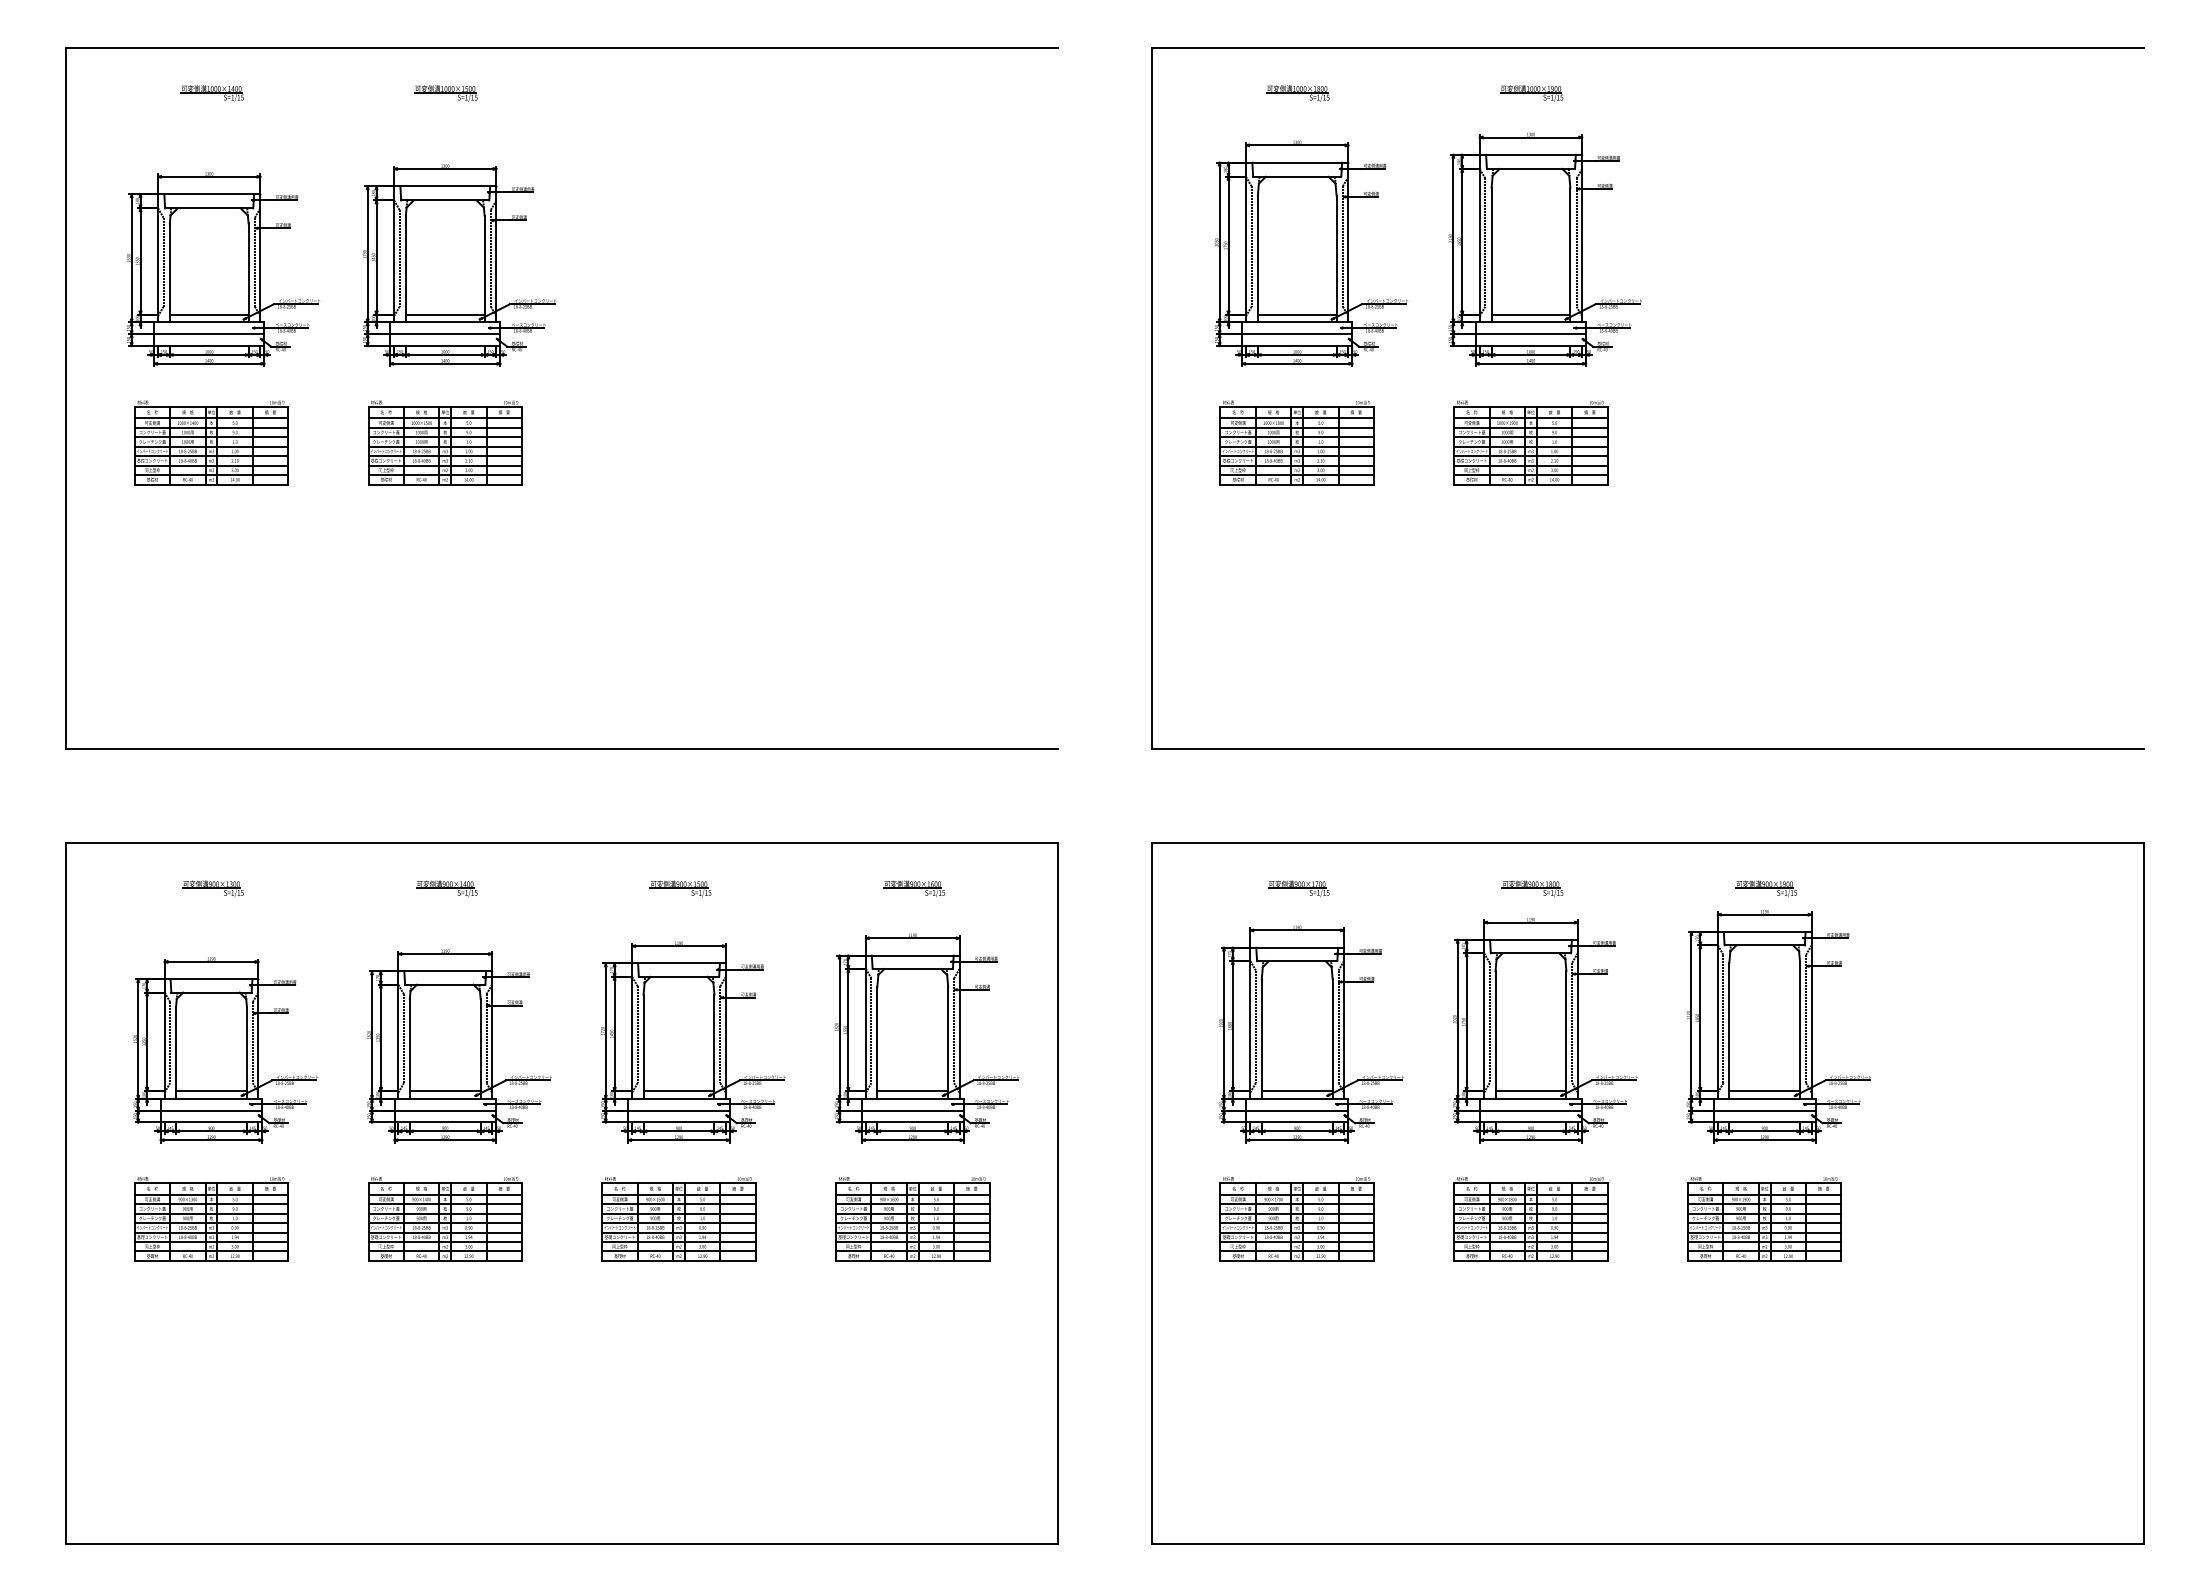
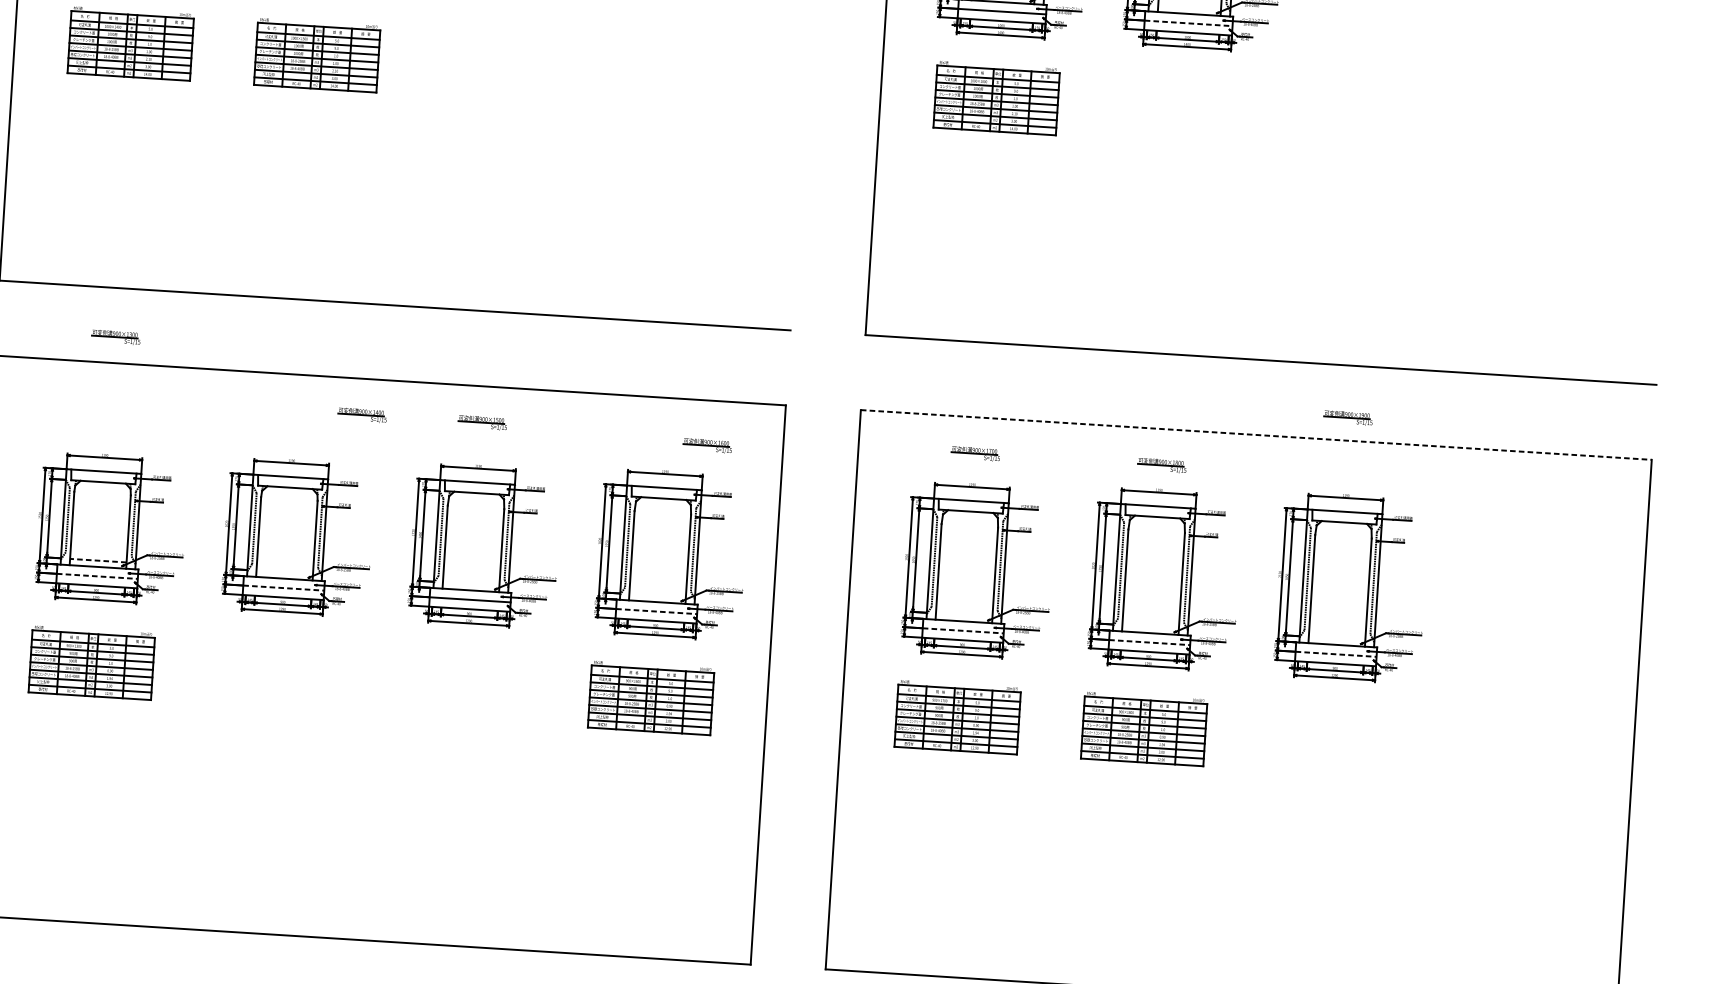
line: (1530, 314) -> (1189, 7), removed
line: (1531, 334) -> (1189, 23), solid -> dashed
part: (1530, 442) -> (1182, 109), removed
line: (1647, 843) -> (1256, 435), solid -> dashed
part: (212, 888) -> (115, 337), moved
part: (446, 888) -> (362, 415), moved
part: (913, 888) -> (706, 445), moved
part: (1765, 888) -> (1347, 417), moved
line: (211, 1091) -> (98, 561), solid -> dashed
line: (444, 1091) -> (284, 572), removed
line: (678, 1091) -> (470, 584), removed
line: (912, 1091) -> (657, 596), removed
line: (1296, 1091) -> (963, 615), removed
line: (1530, 1091) -> (1150, 627), removed
line: (1764, 1091) -> (1336, 639), removed
line: (211, 1110) -> (97, 576), solid -> dashed
line: (445, 1110) -> (283, 587), solid -> dashed
line: (912, 1110) -> (656, 611), solid -> dashed
line: (1297, 1110) -> (963, 630), solid -> dashed
line: (1530, 1110) -> (1149, 642), solid -> dashed
line: (1764, 1110) -> (1335, 654), solid -> dashed
part: (445, 1219) -> (278, 674), removed
part: (678, 1219) -> (464, 686), removed
part: (1764, 1219) -> (1330, 741), removed

